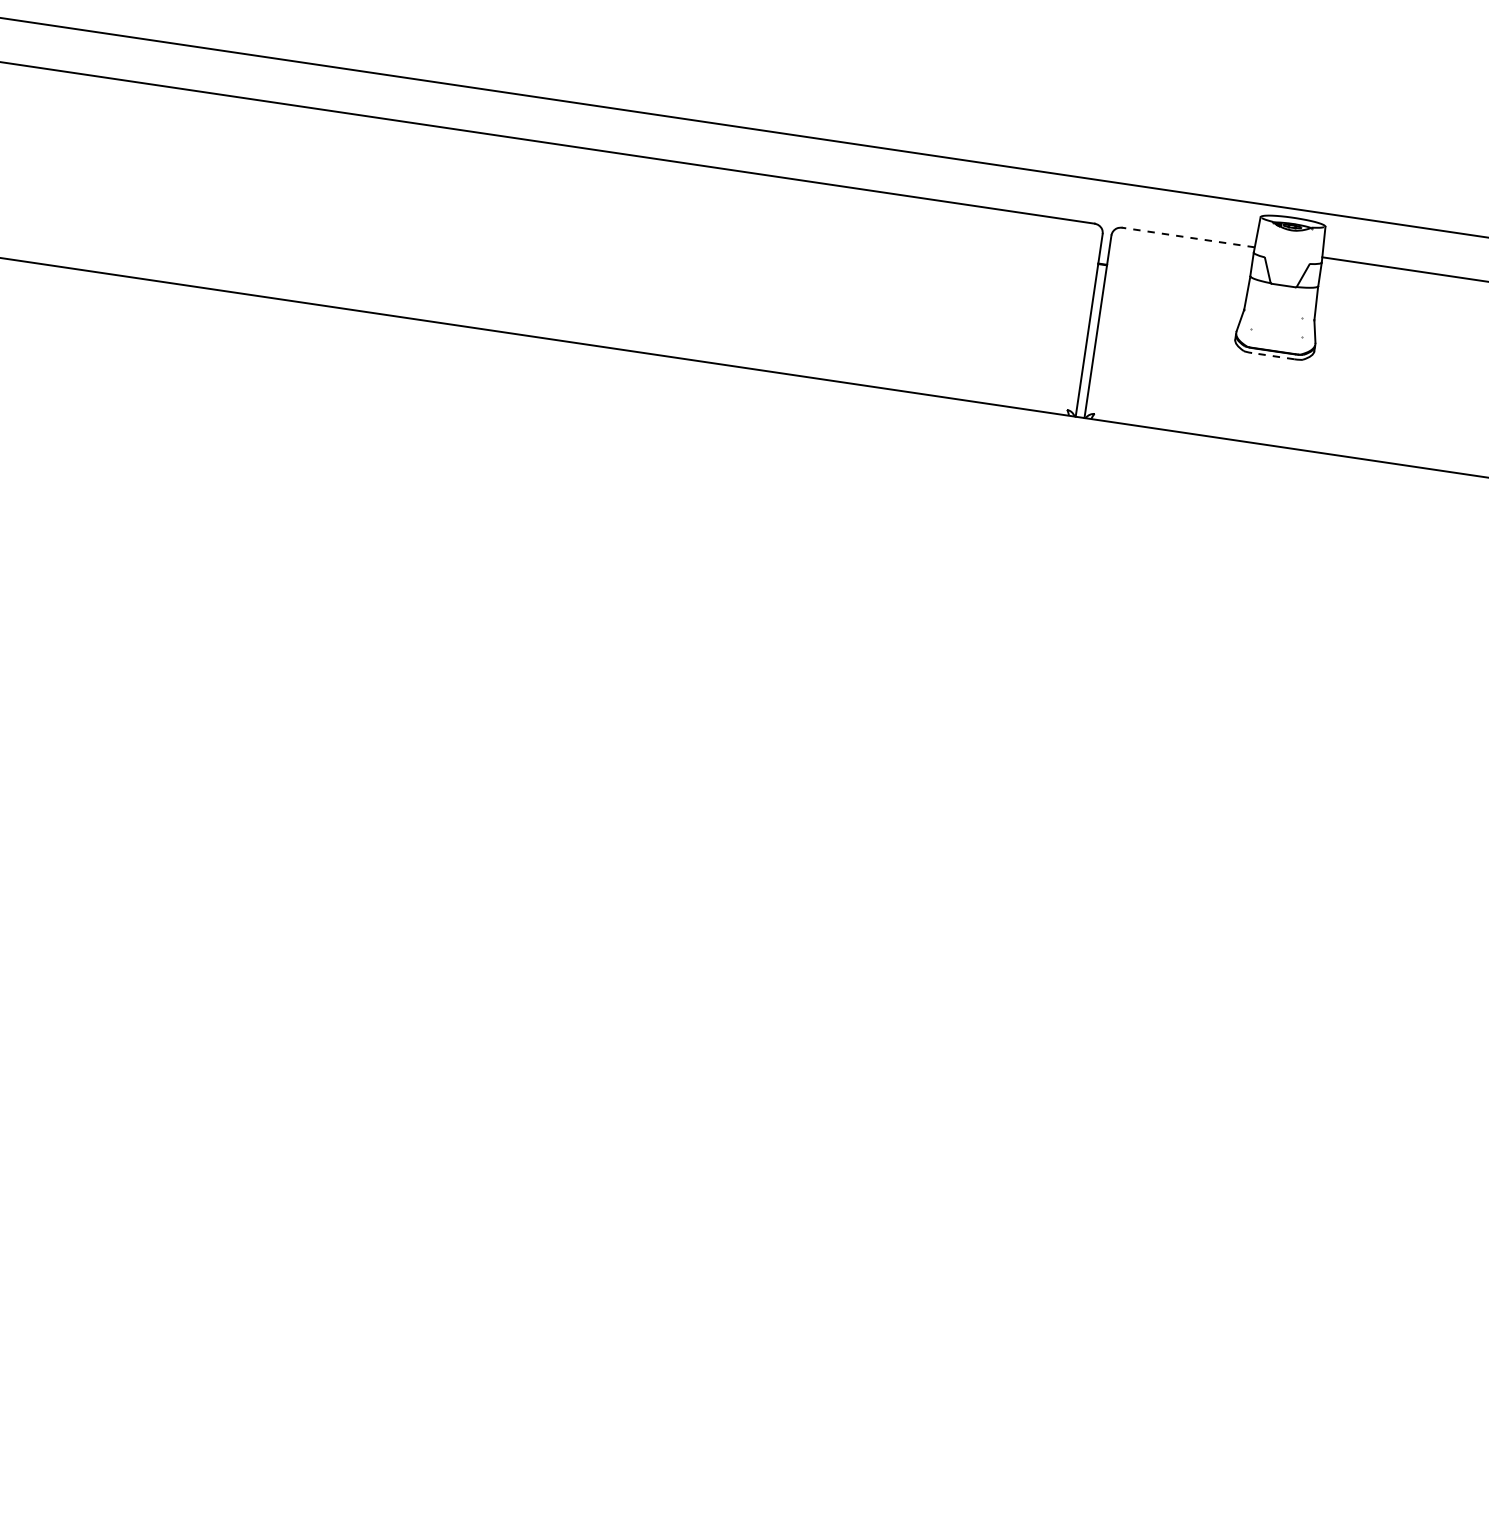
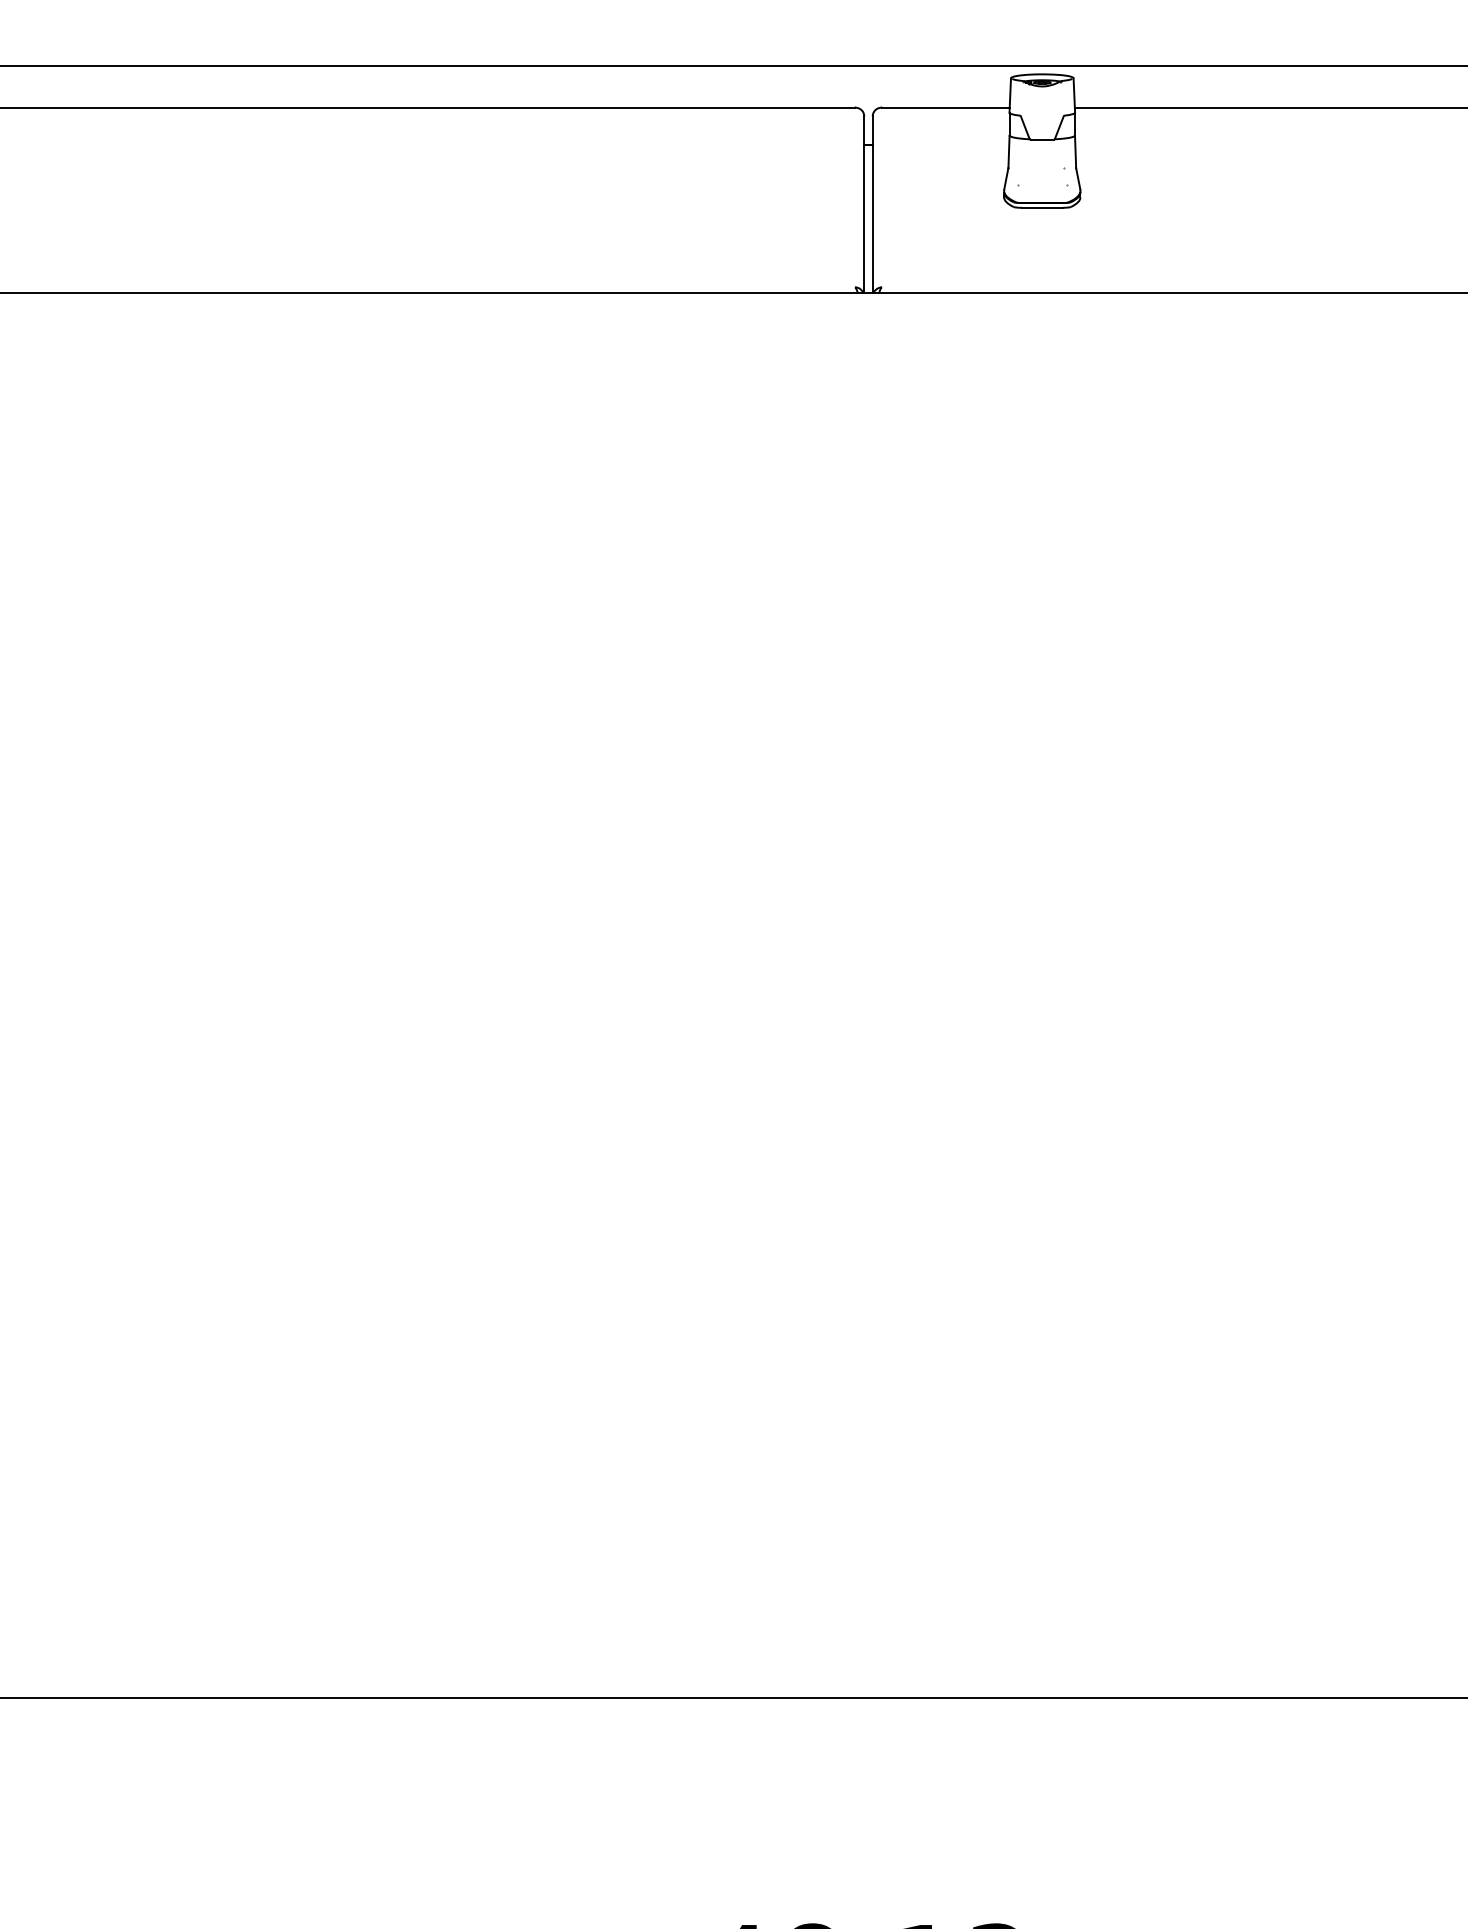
line: (1188, 237) -> (945, 107), dashed -> solid
line: (1272, 355) -> (1041, 207), dashed -> solid

